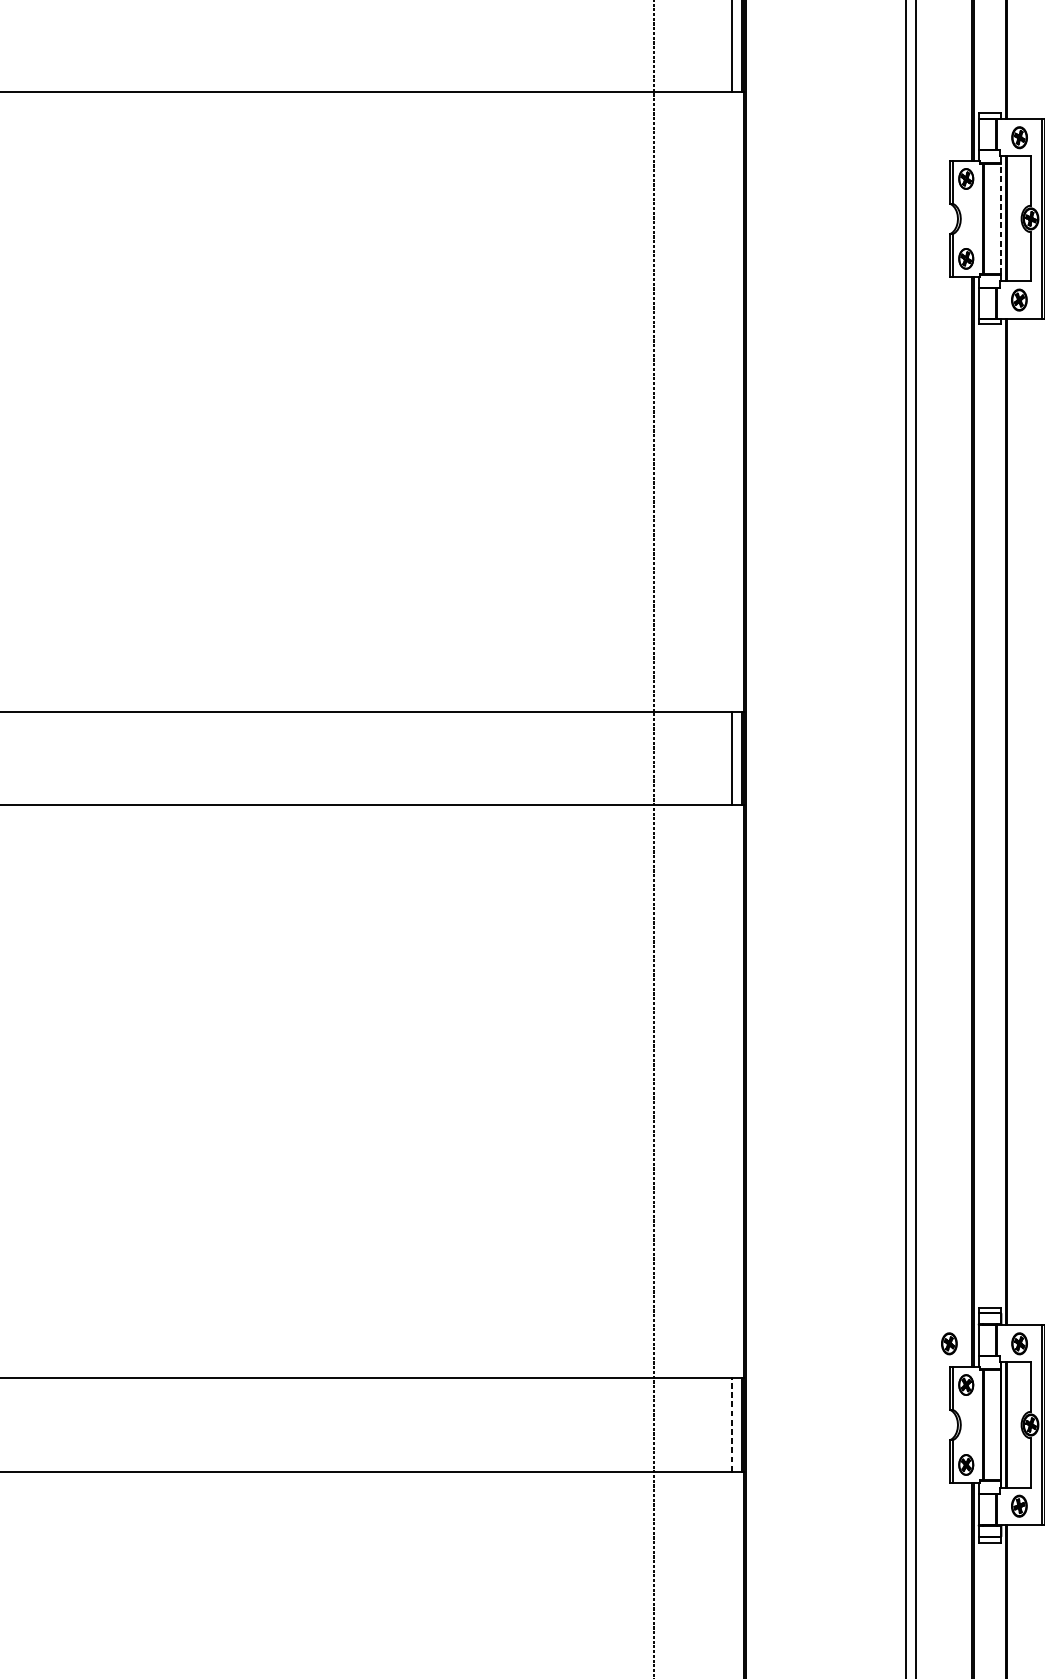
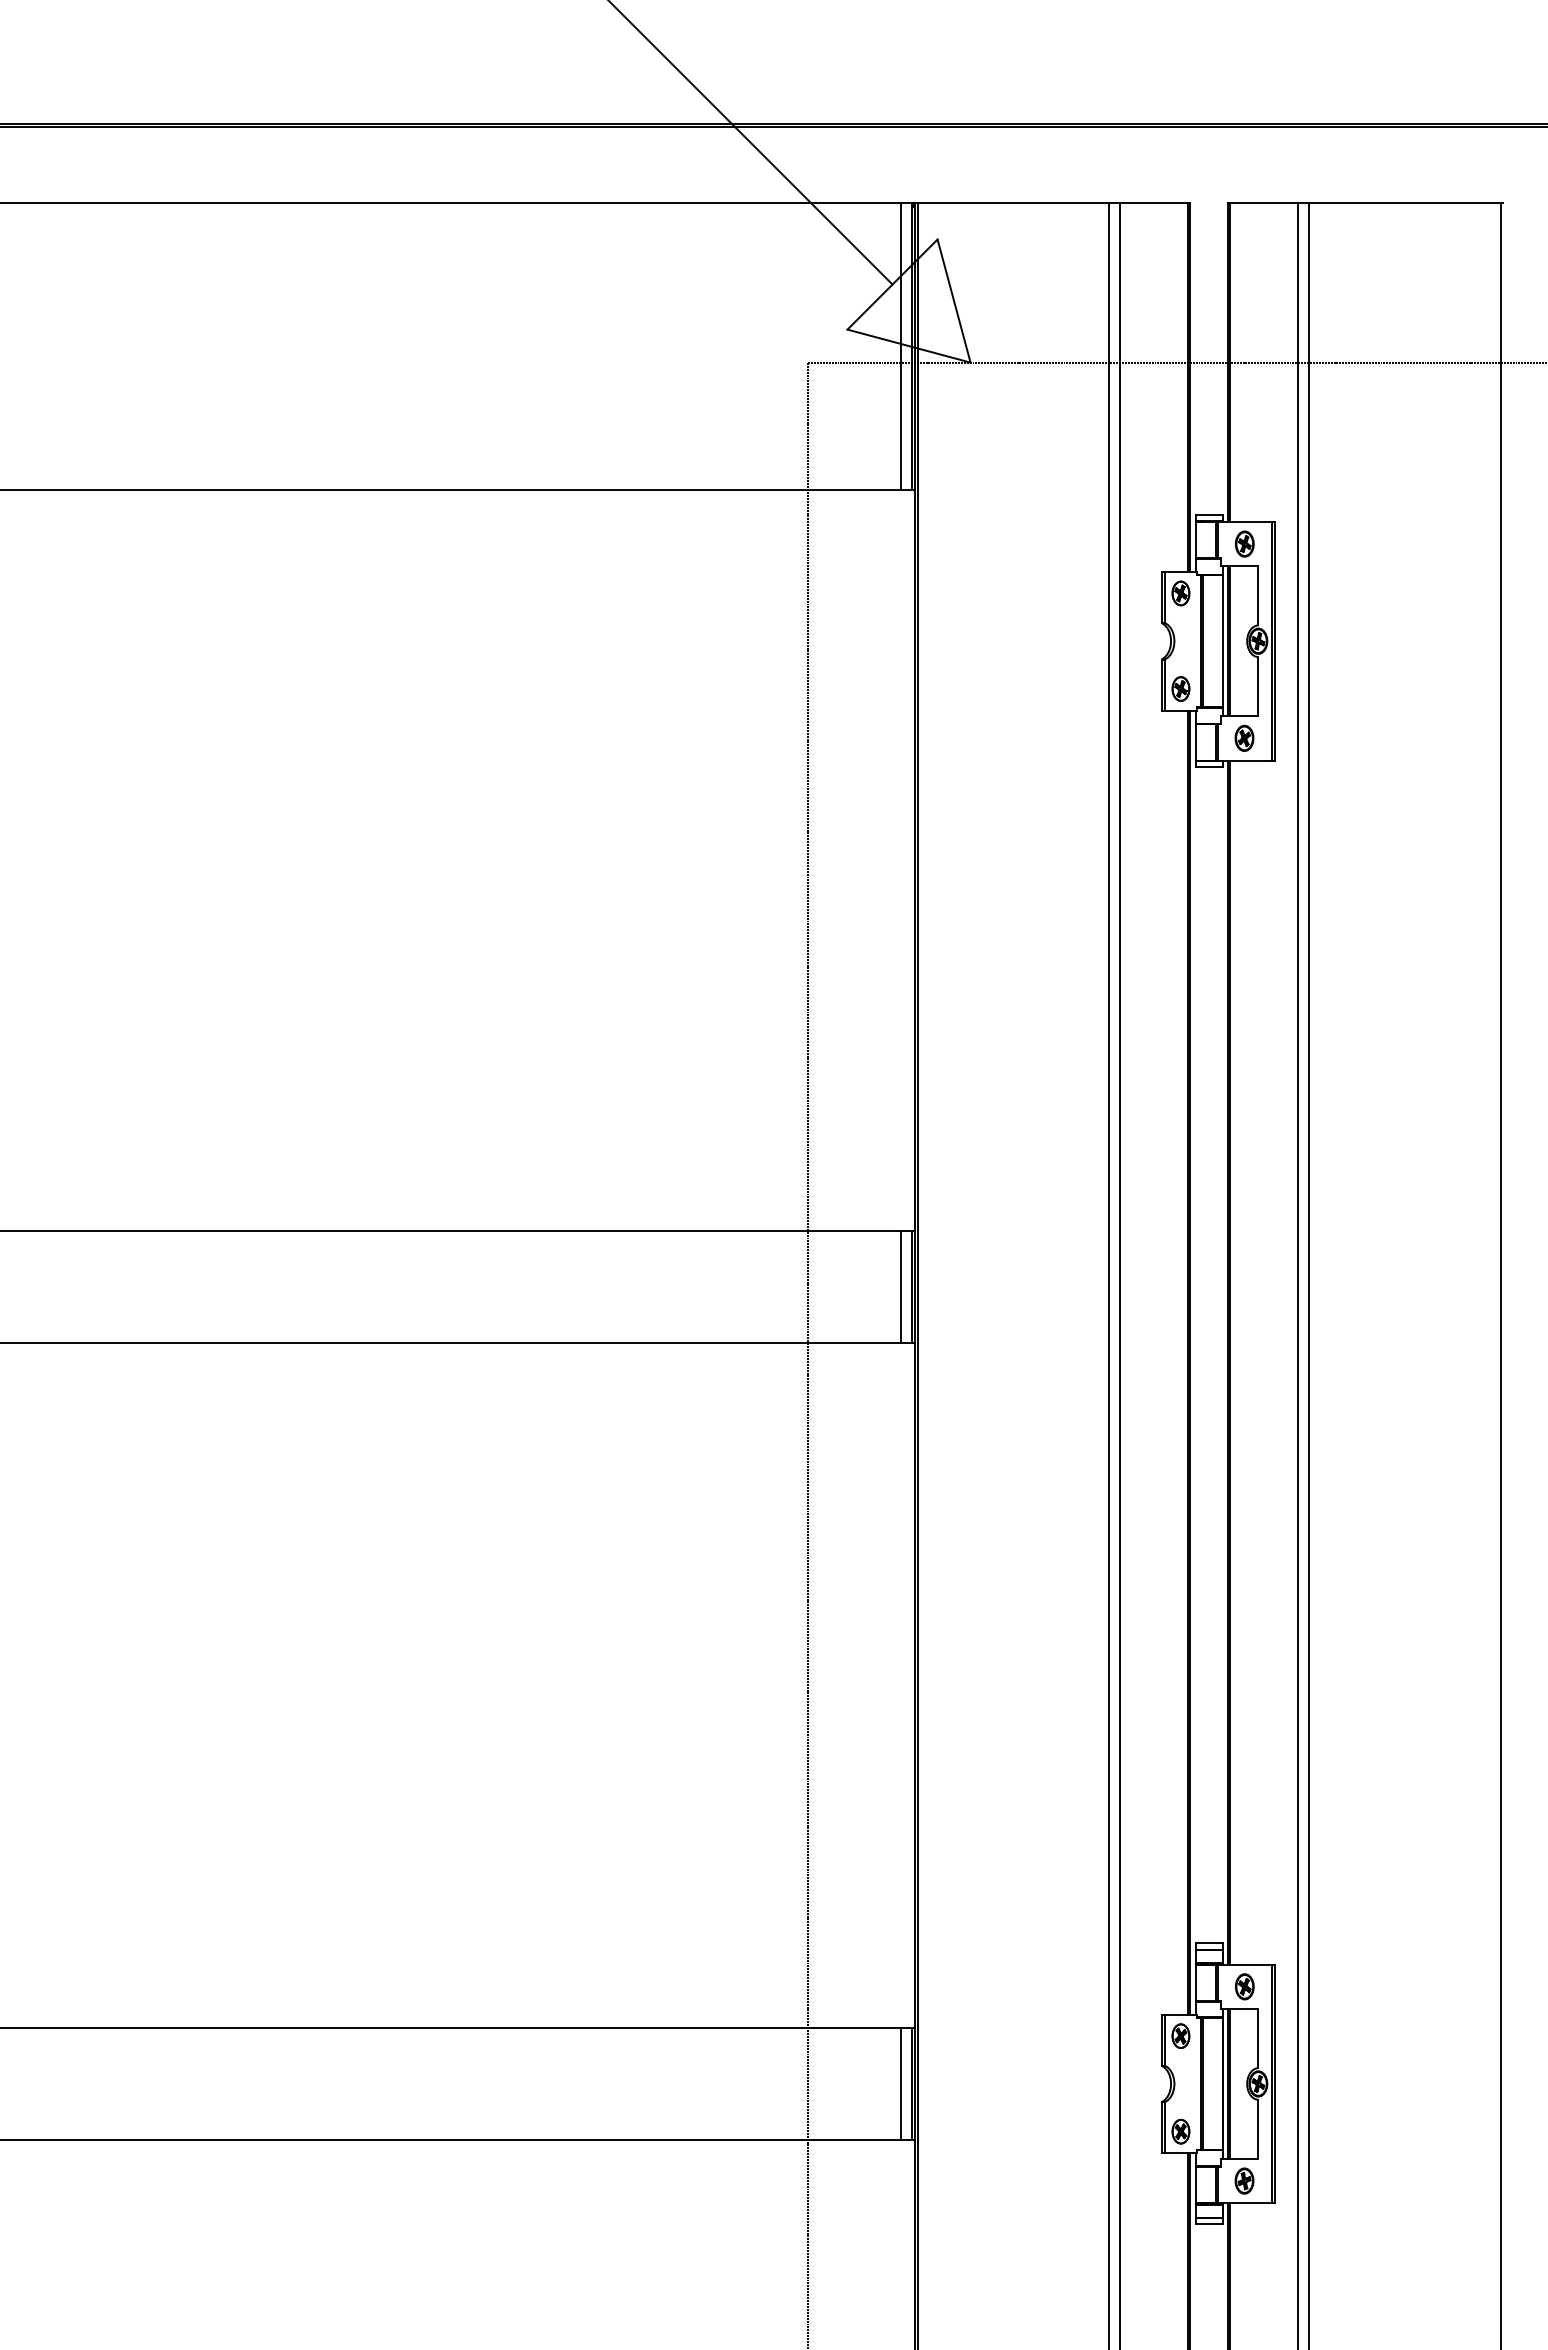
line: (1000, 218) -> (1222, 640), dashed -> solid
part: (949, 1343) -> (1160, 1986), removed
line: (731, 1424) -> (900, 2083), dashed -> solid

